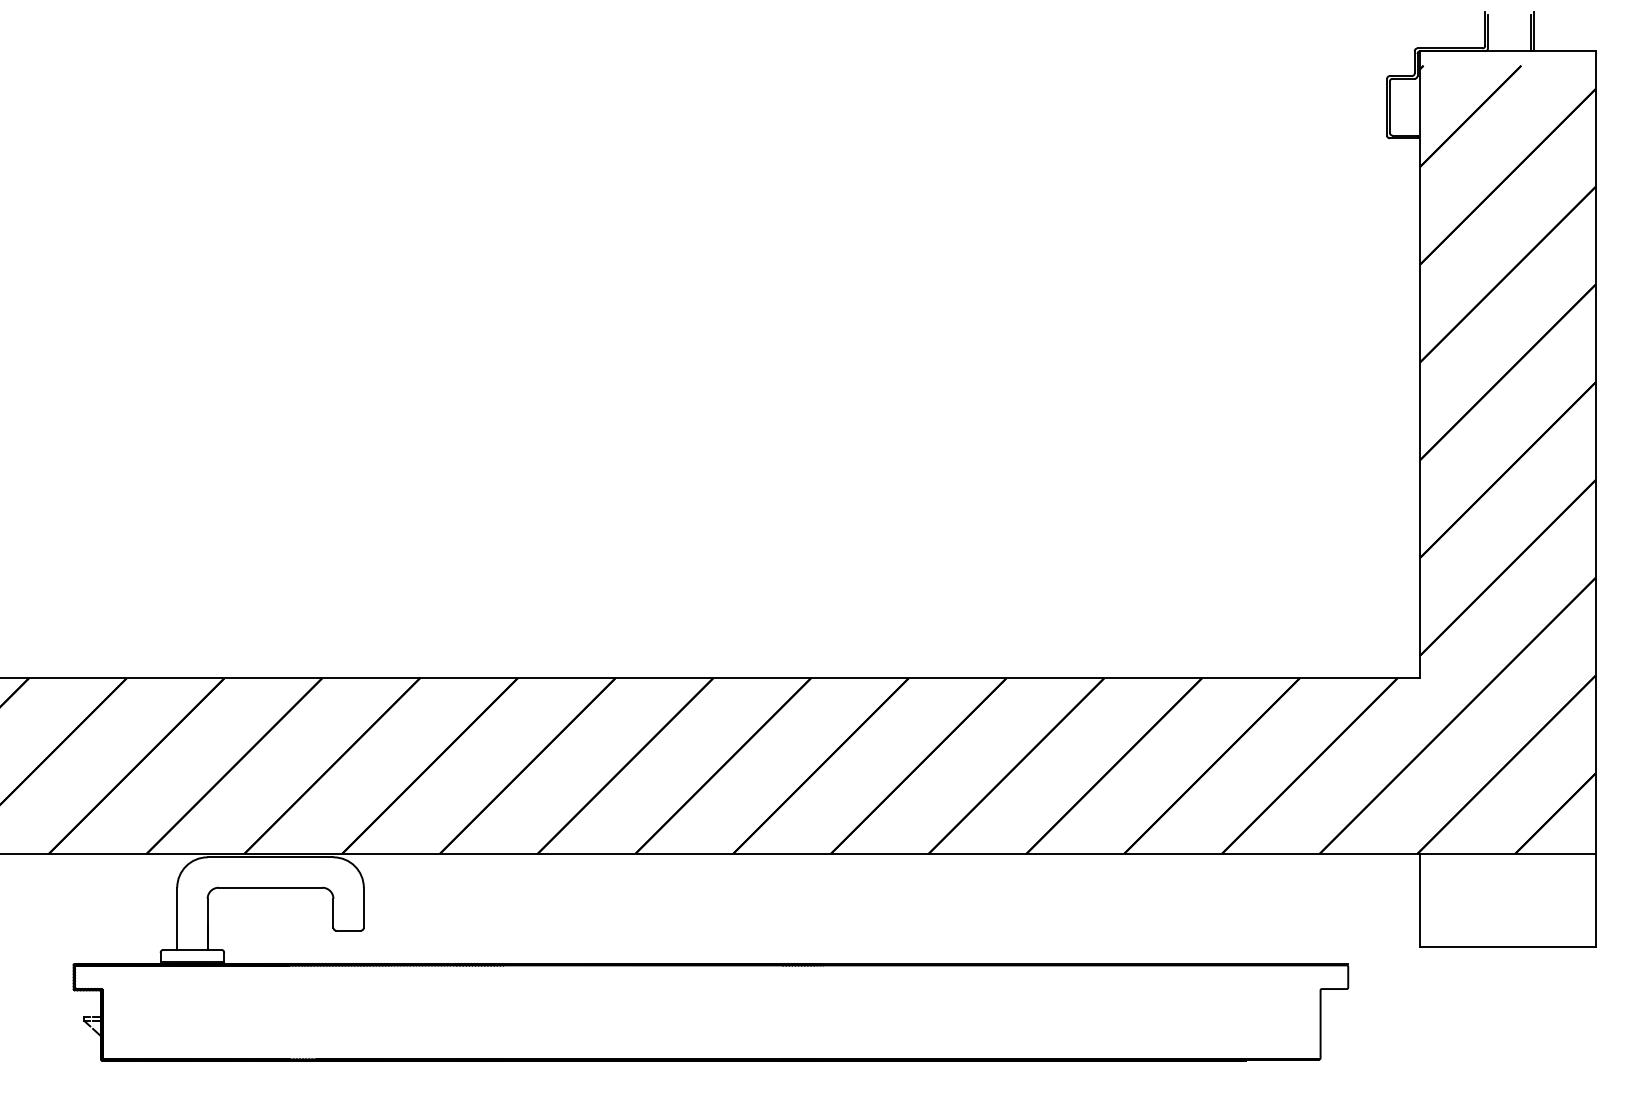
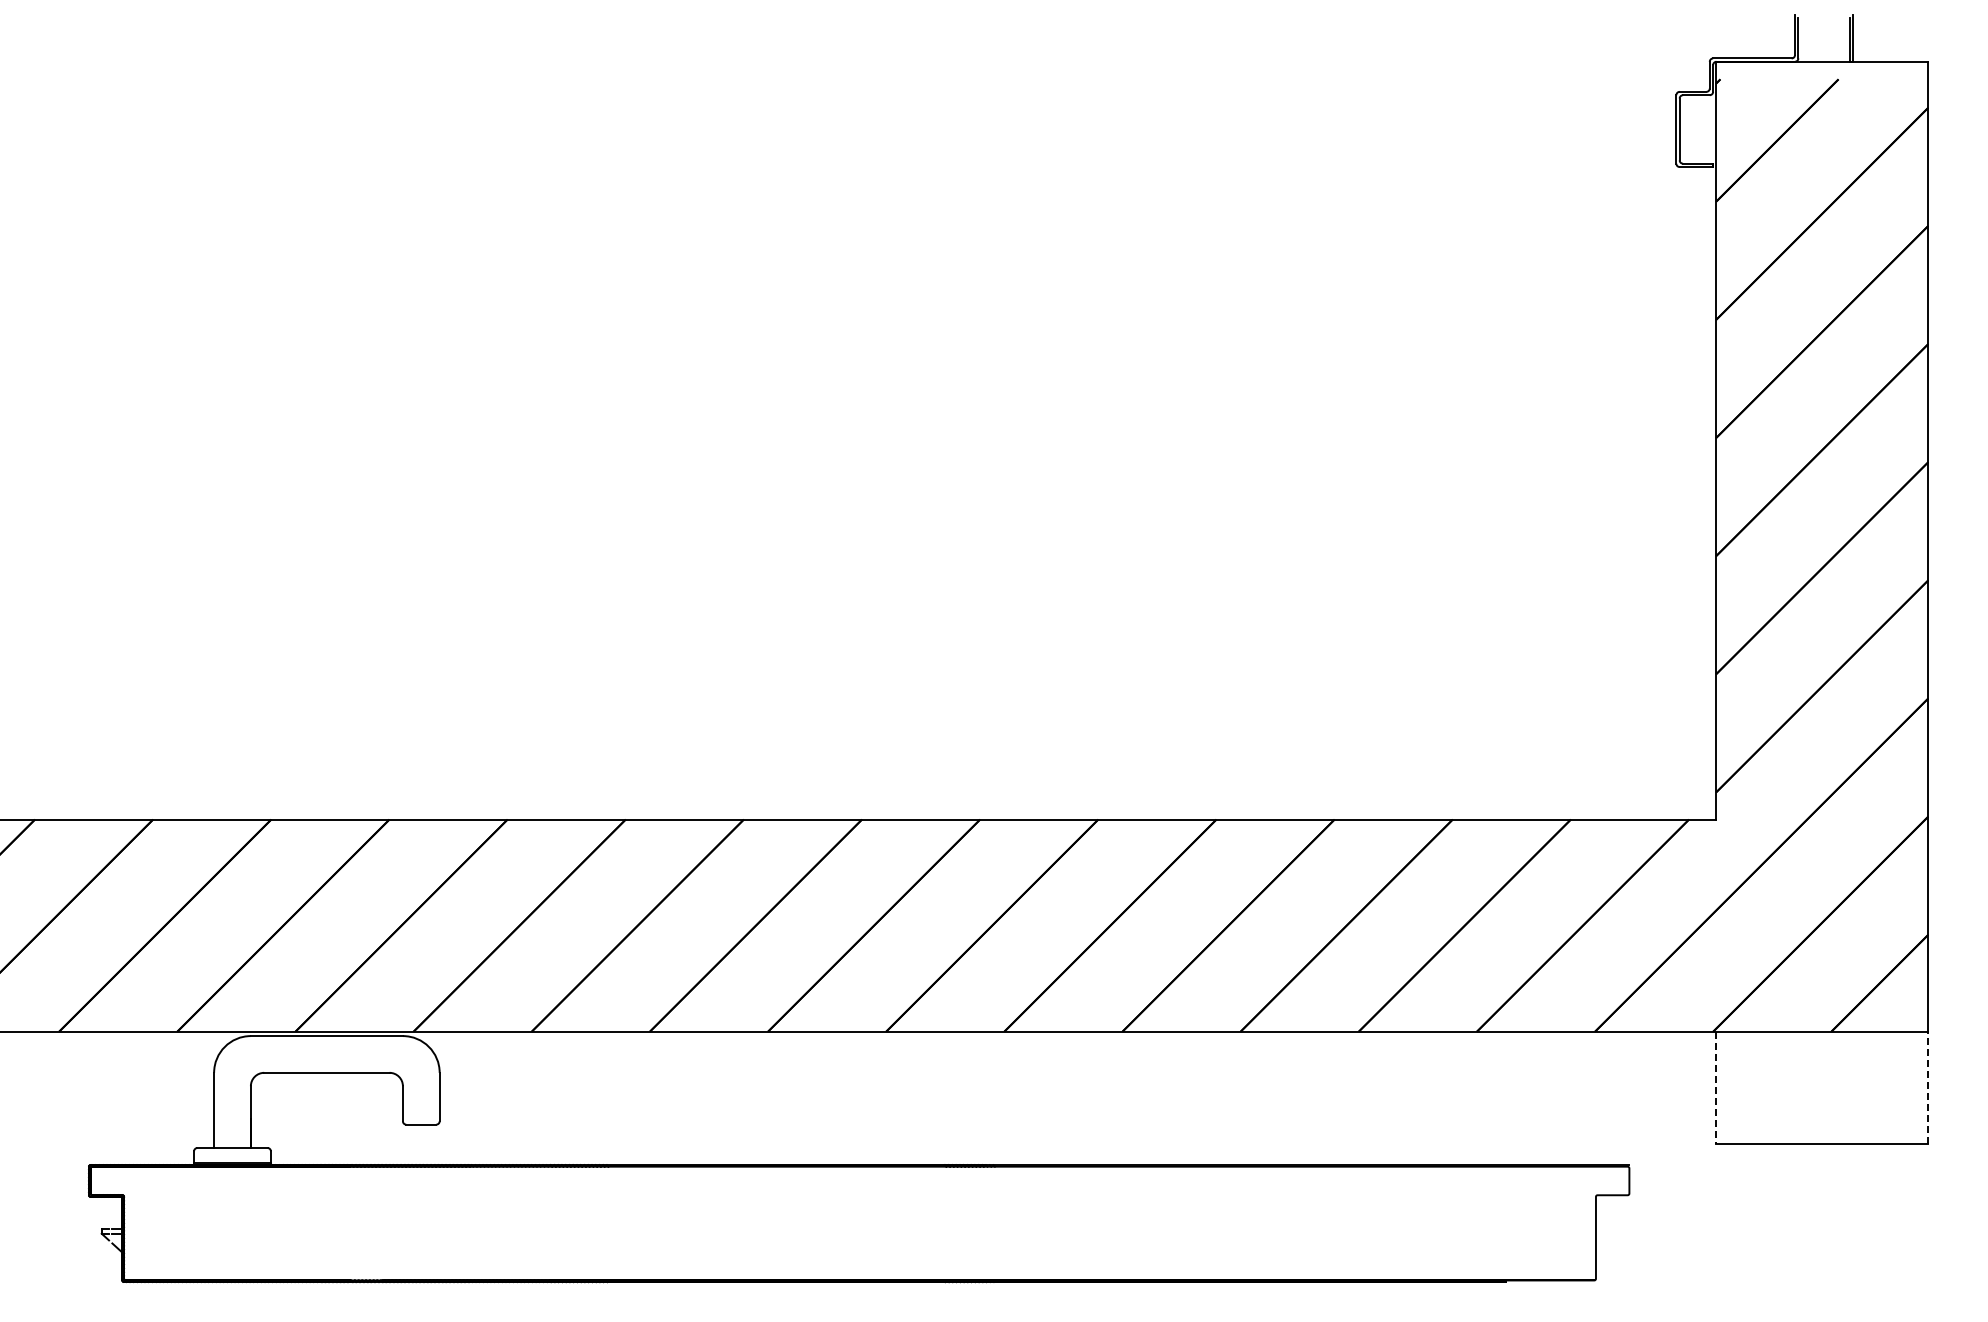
line: (1595, 899) -> (1928, 1087), solid -> dashed
line: (1420, 900) -> (1716, 1088), solid -> dashed

